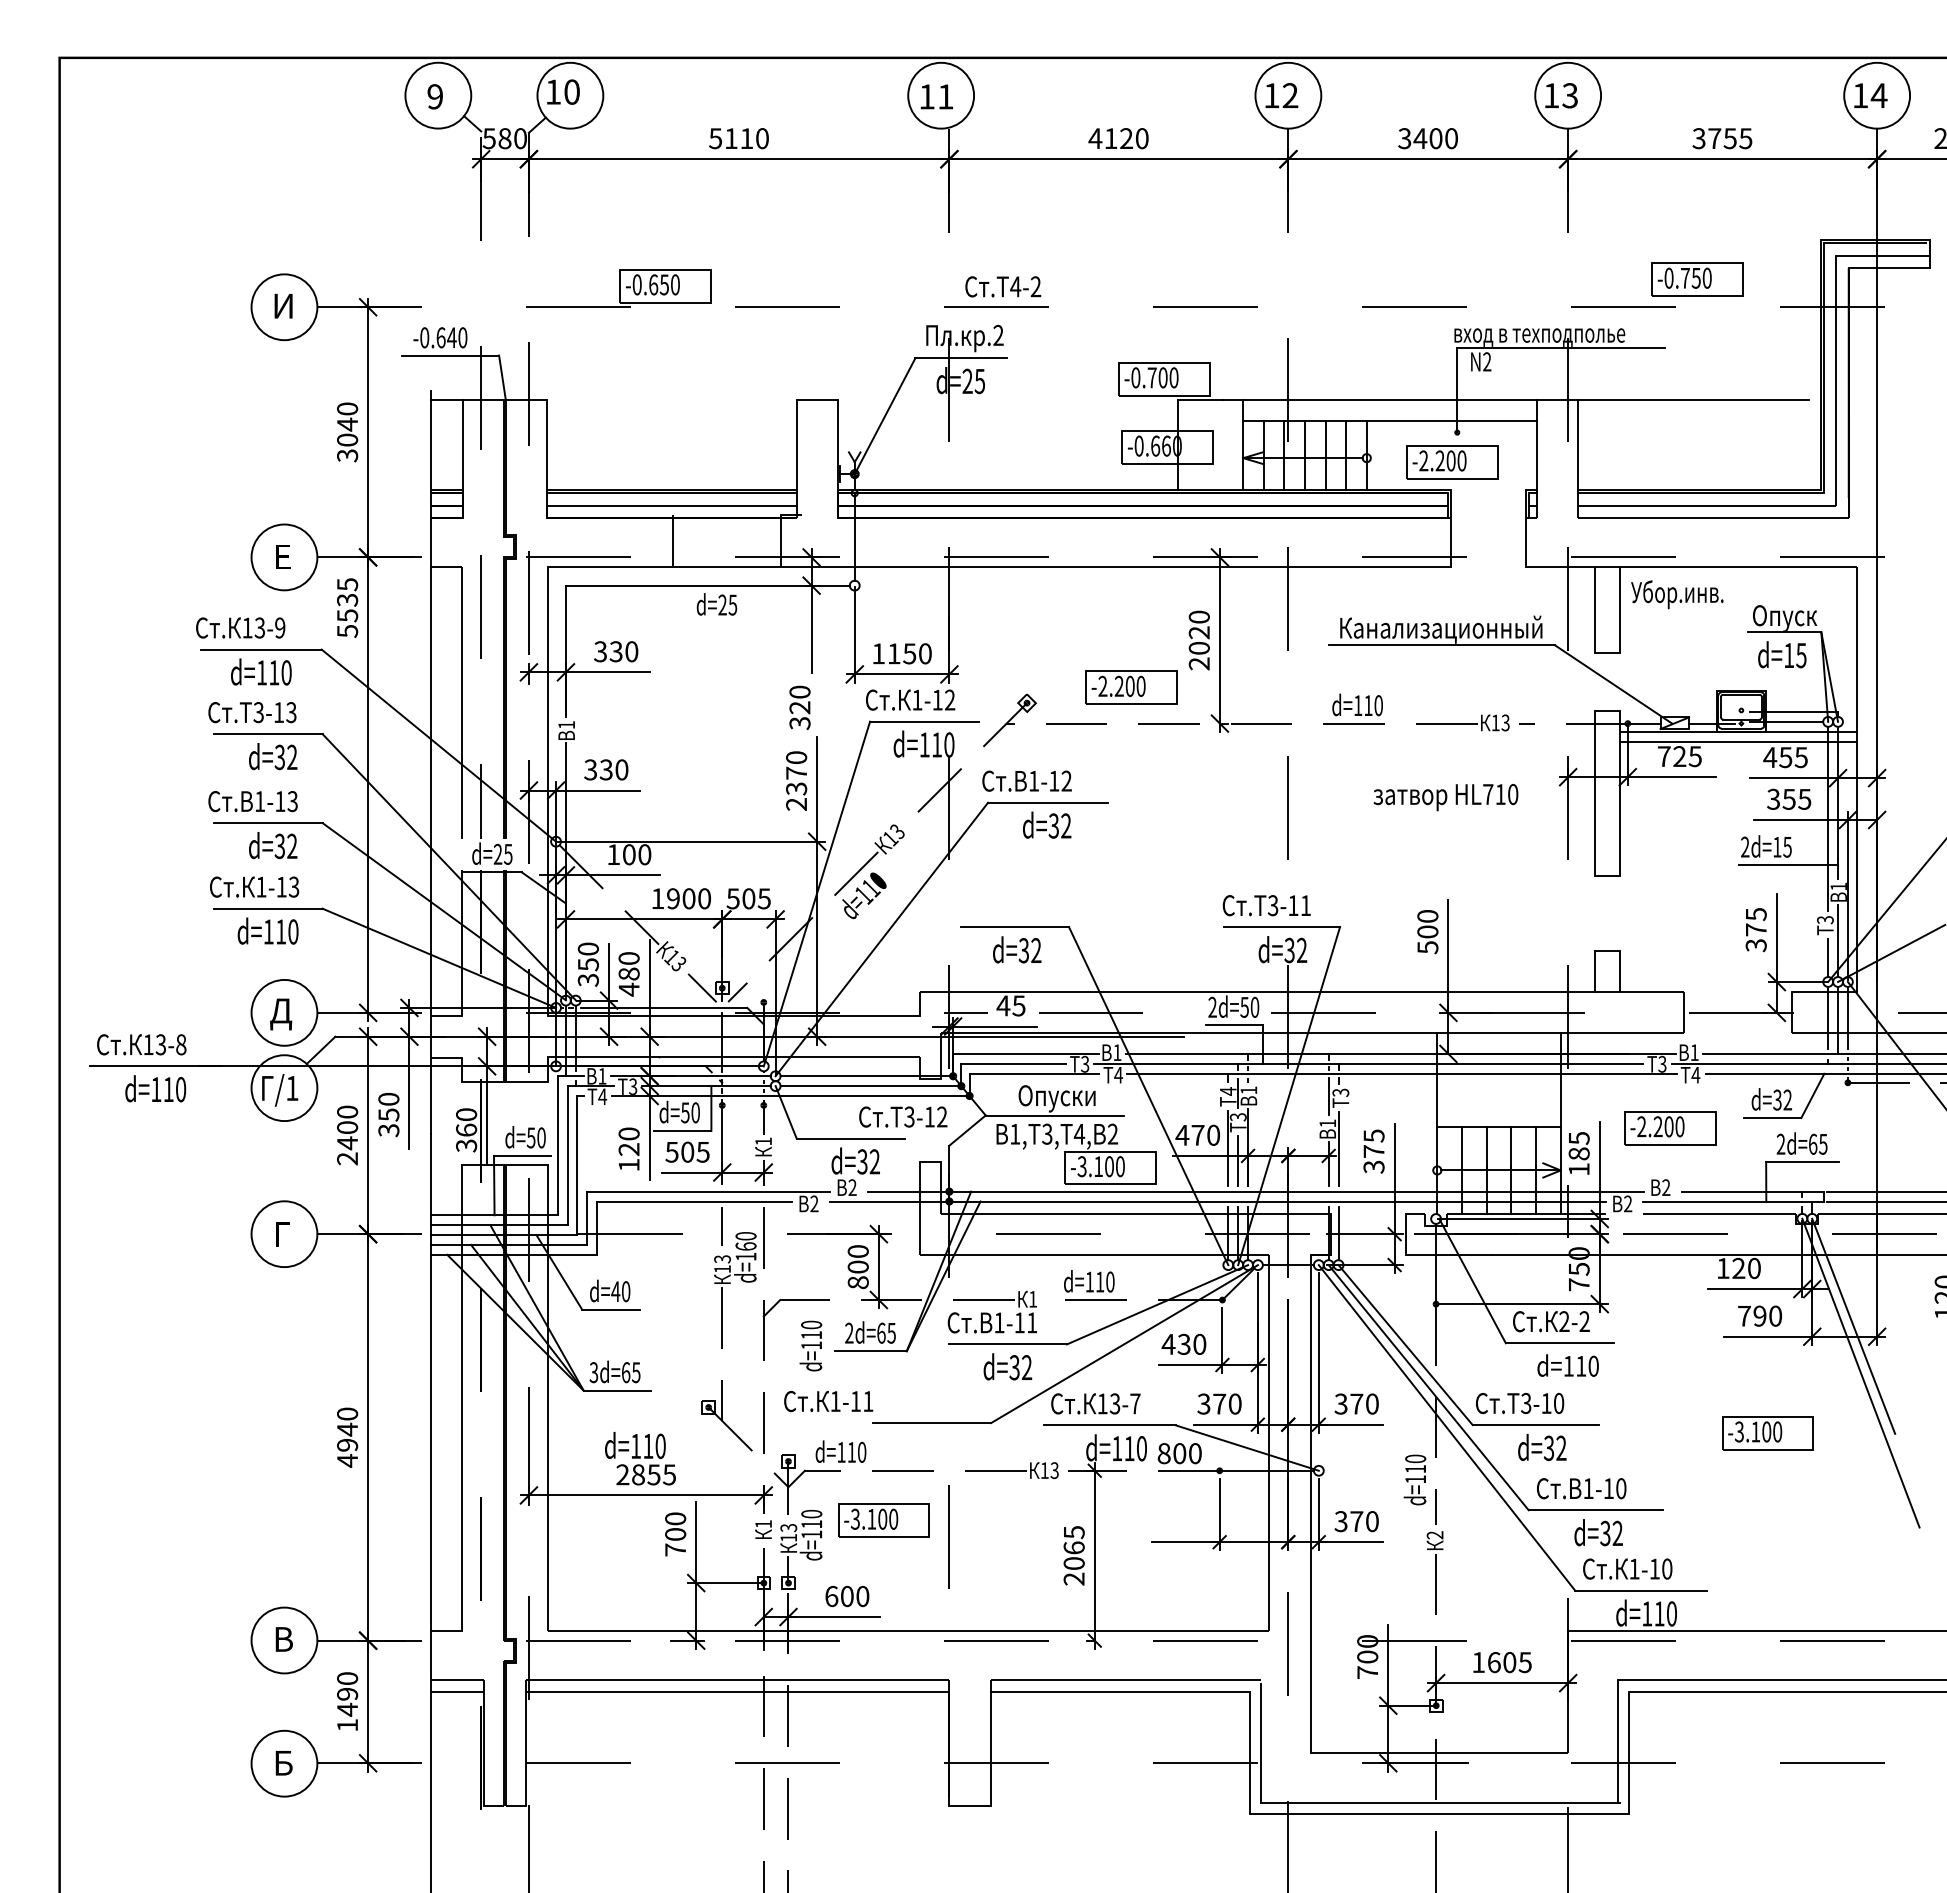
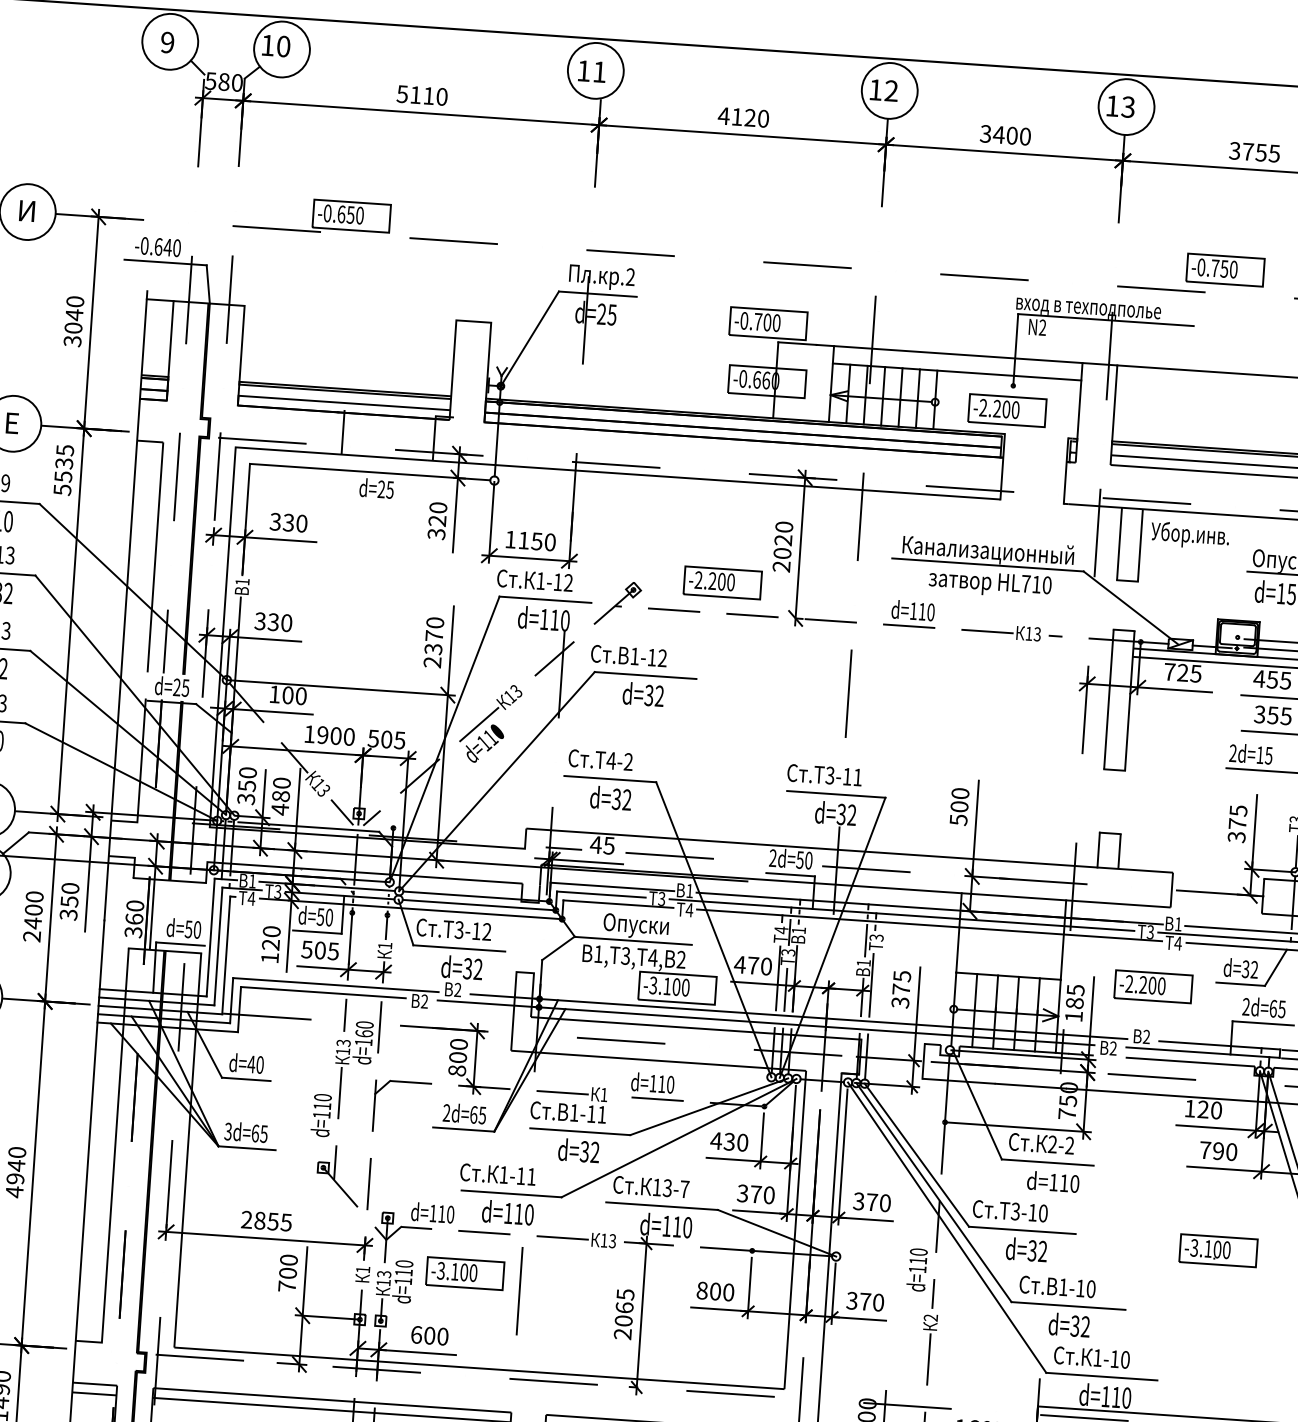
text: (1003, 286) -> (601, 759), moved
text: (799, 707) -> (437, 520), moved
text: (1445, 797) -> (989, 583), moved
text: (903, 1116) -> (454, 929), moved
text: (810, 1345) -> (320, 1114), moved
text: (828, 1401) -> (497, 1174), moved
text: (635, 1445) -> (508, 1212), moved
text: (1179, 1453) -> (715, 1291), moved

